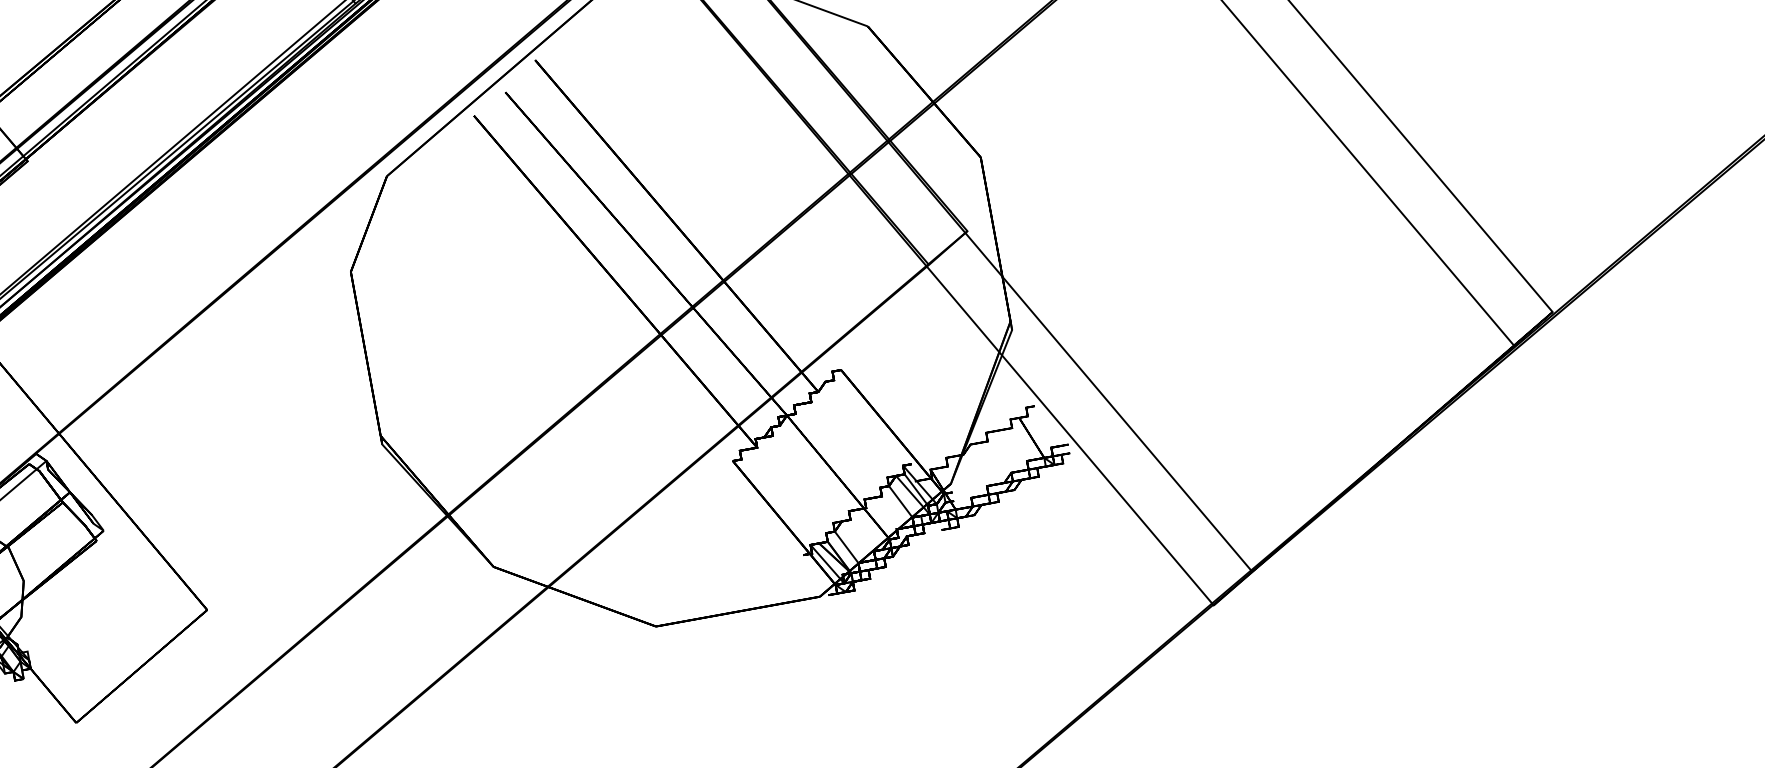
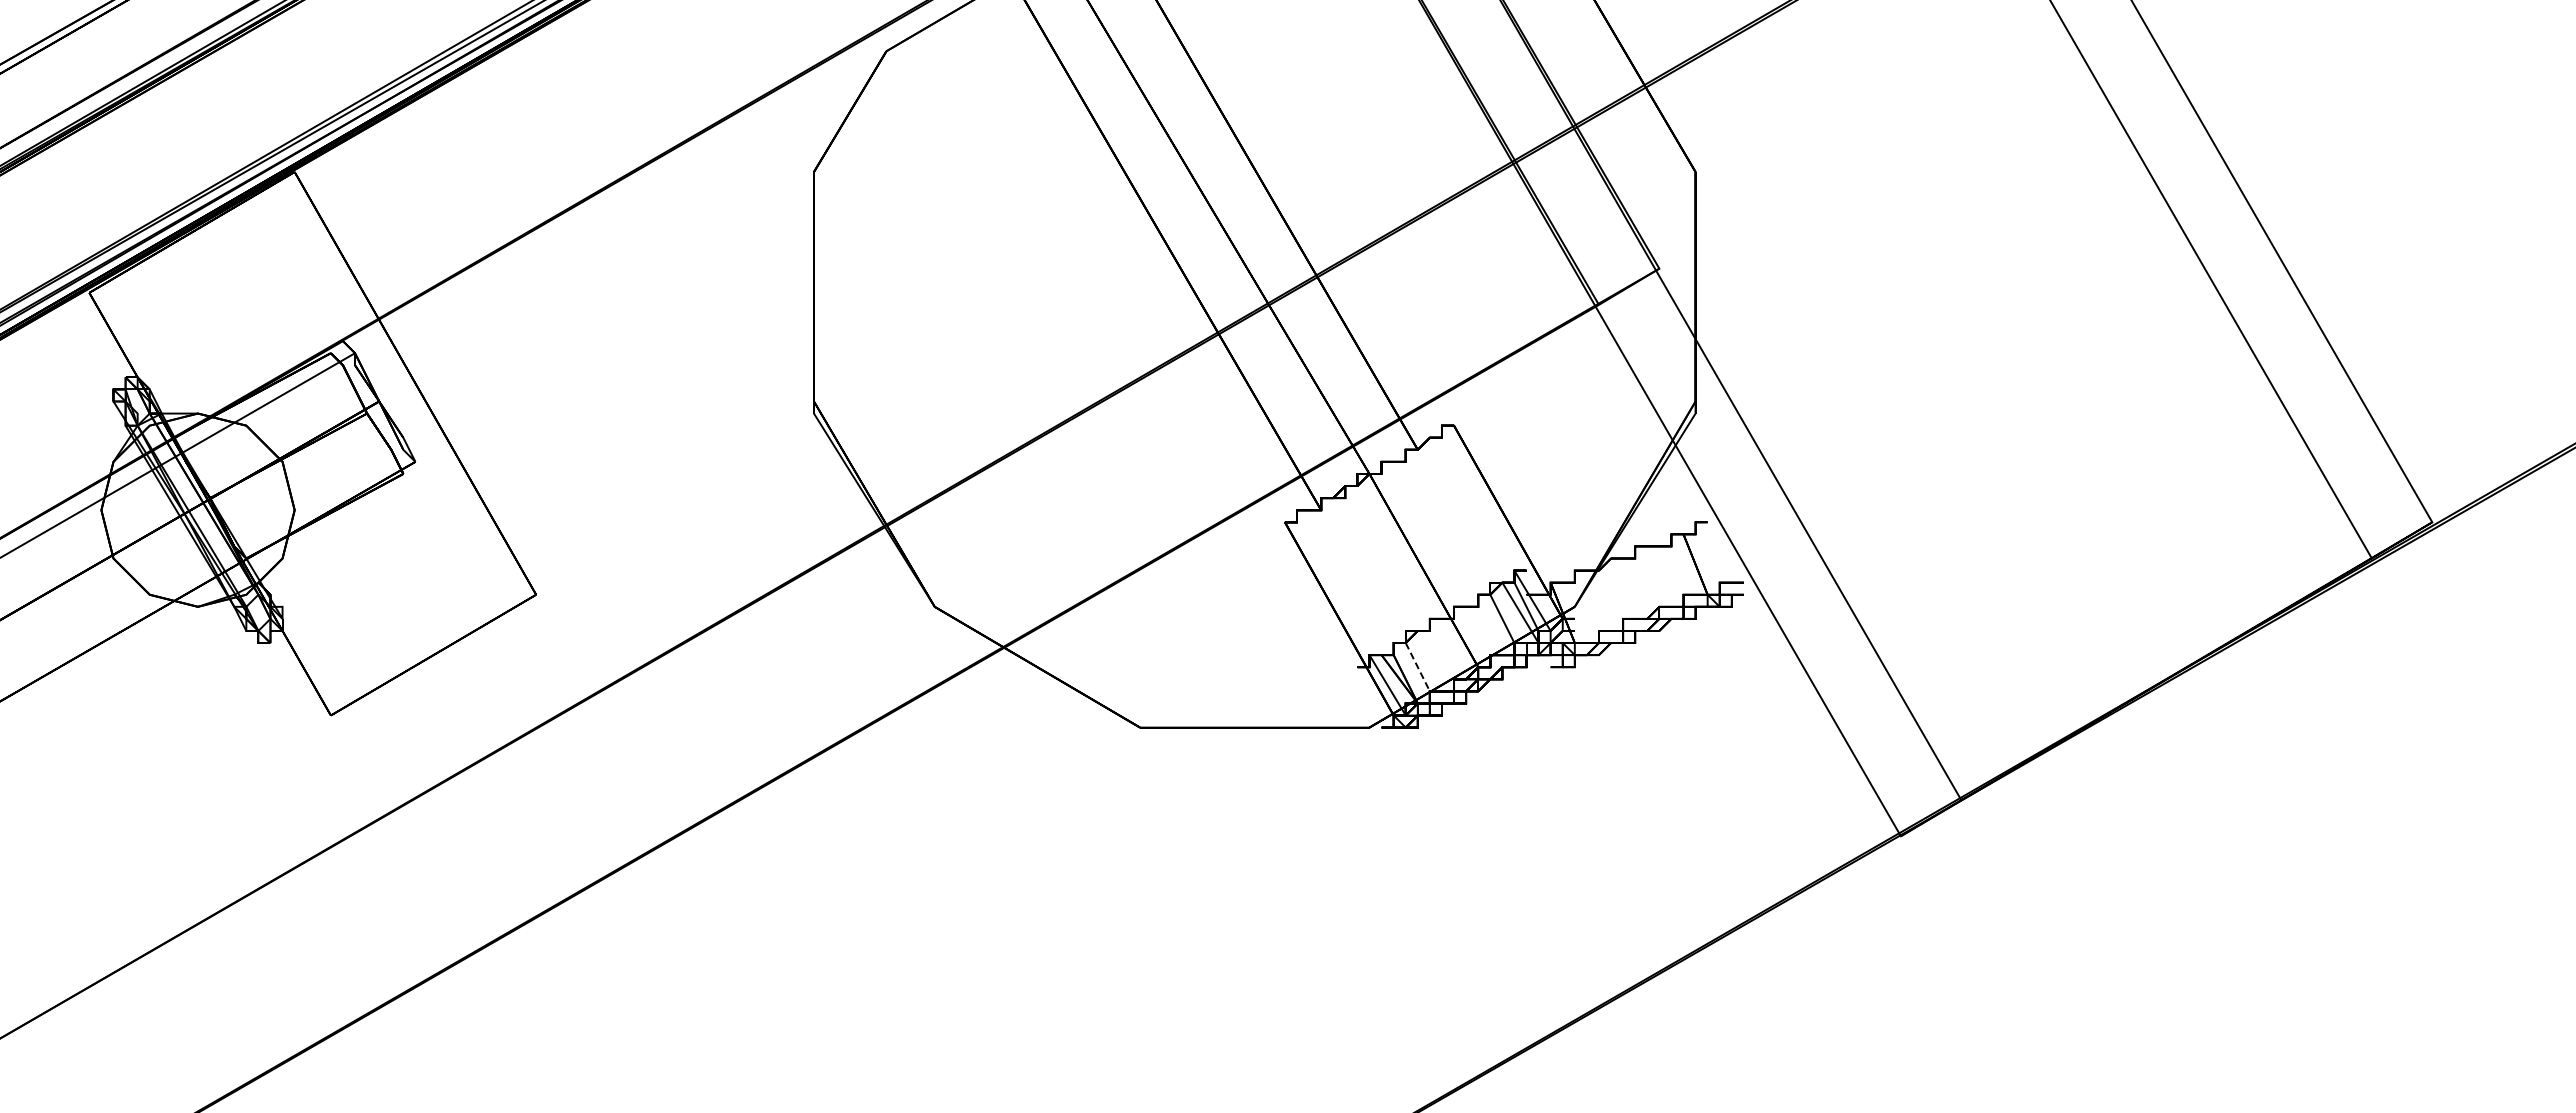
line: (847, 547) -> (1418, 667), solid -> dashed

